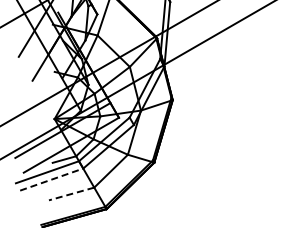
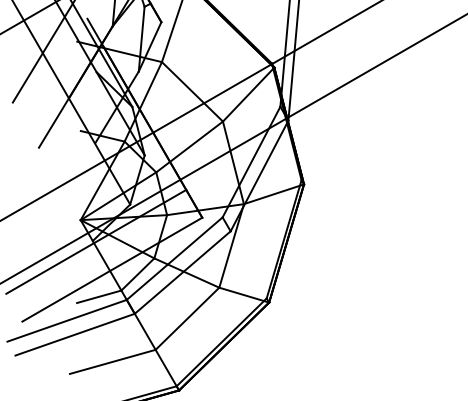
line: (52, 179) -> (76, 334), dashed -> solid
line: (71, 193) -> (112, 360), dashed -> solid

